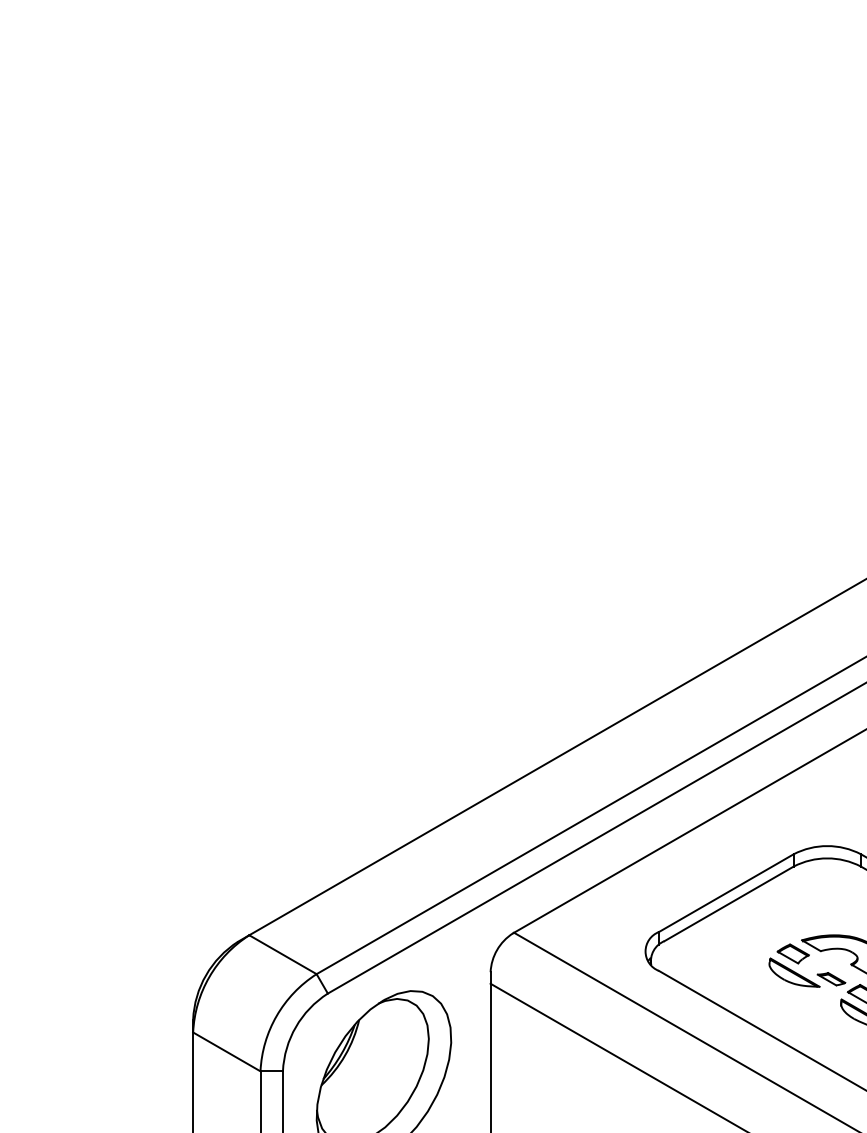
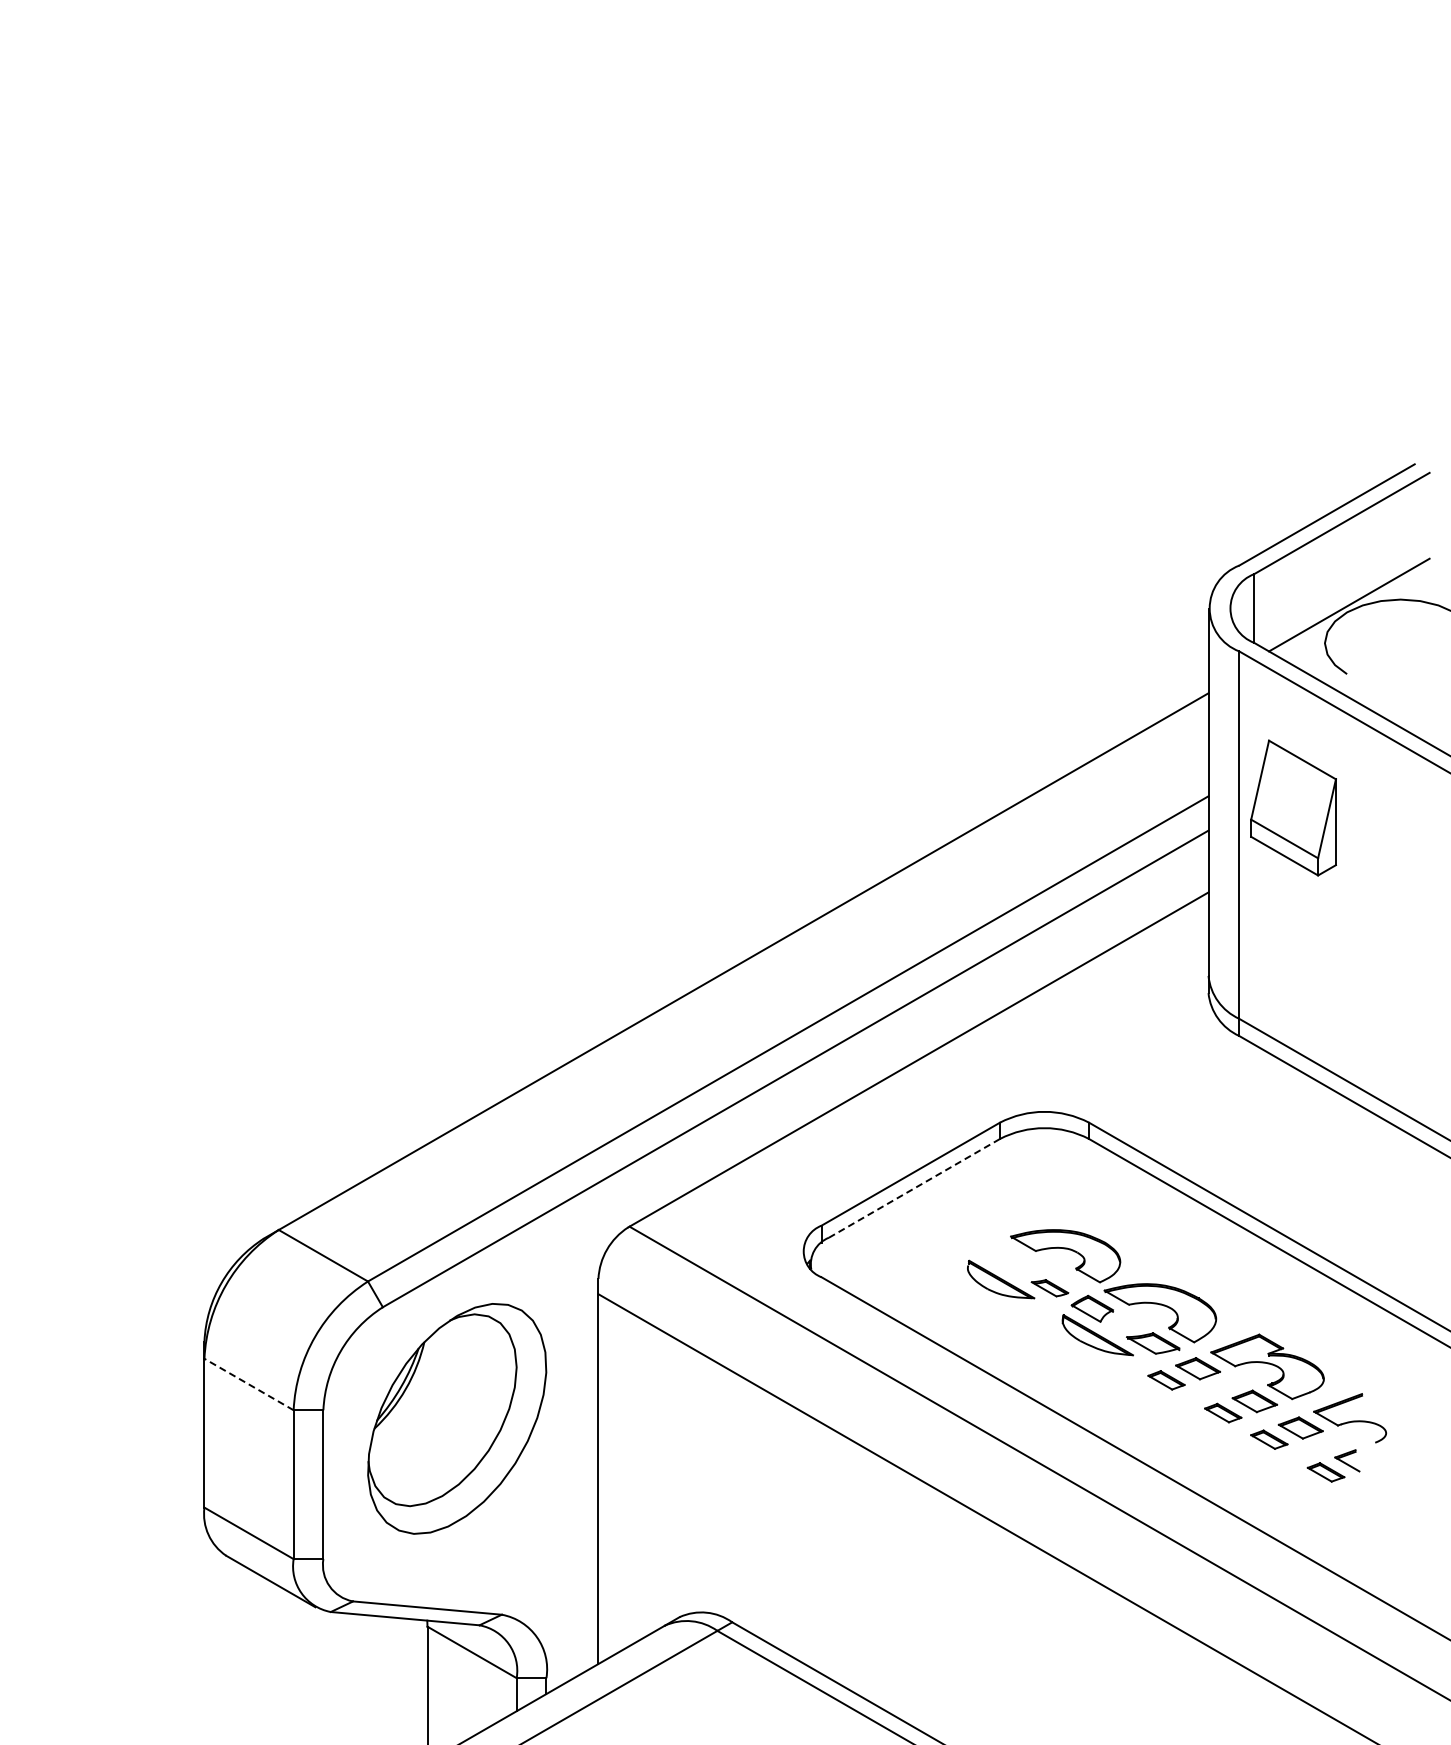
line: (729, 903) -> (914, 1188), solid -> dashed
part: (793, 953) -> (999, 1254), removed
line: (227, 1051) -> (249, 1384), solid -> dashed

